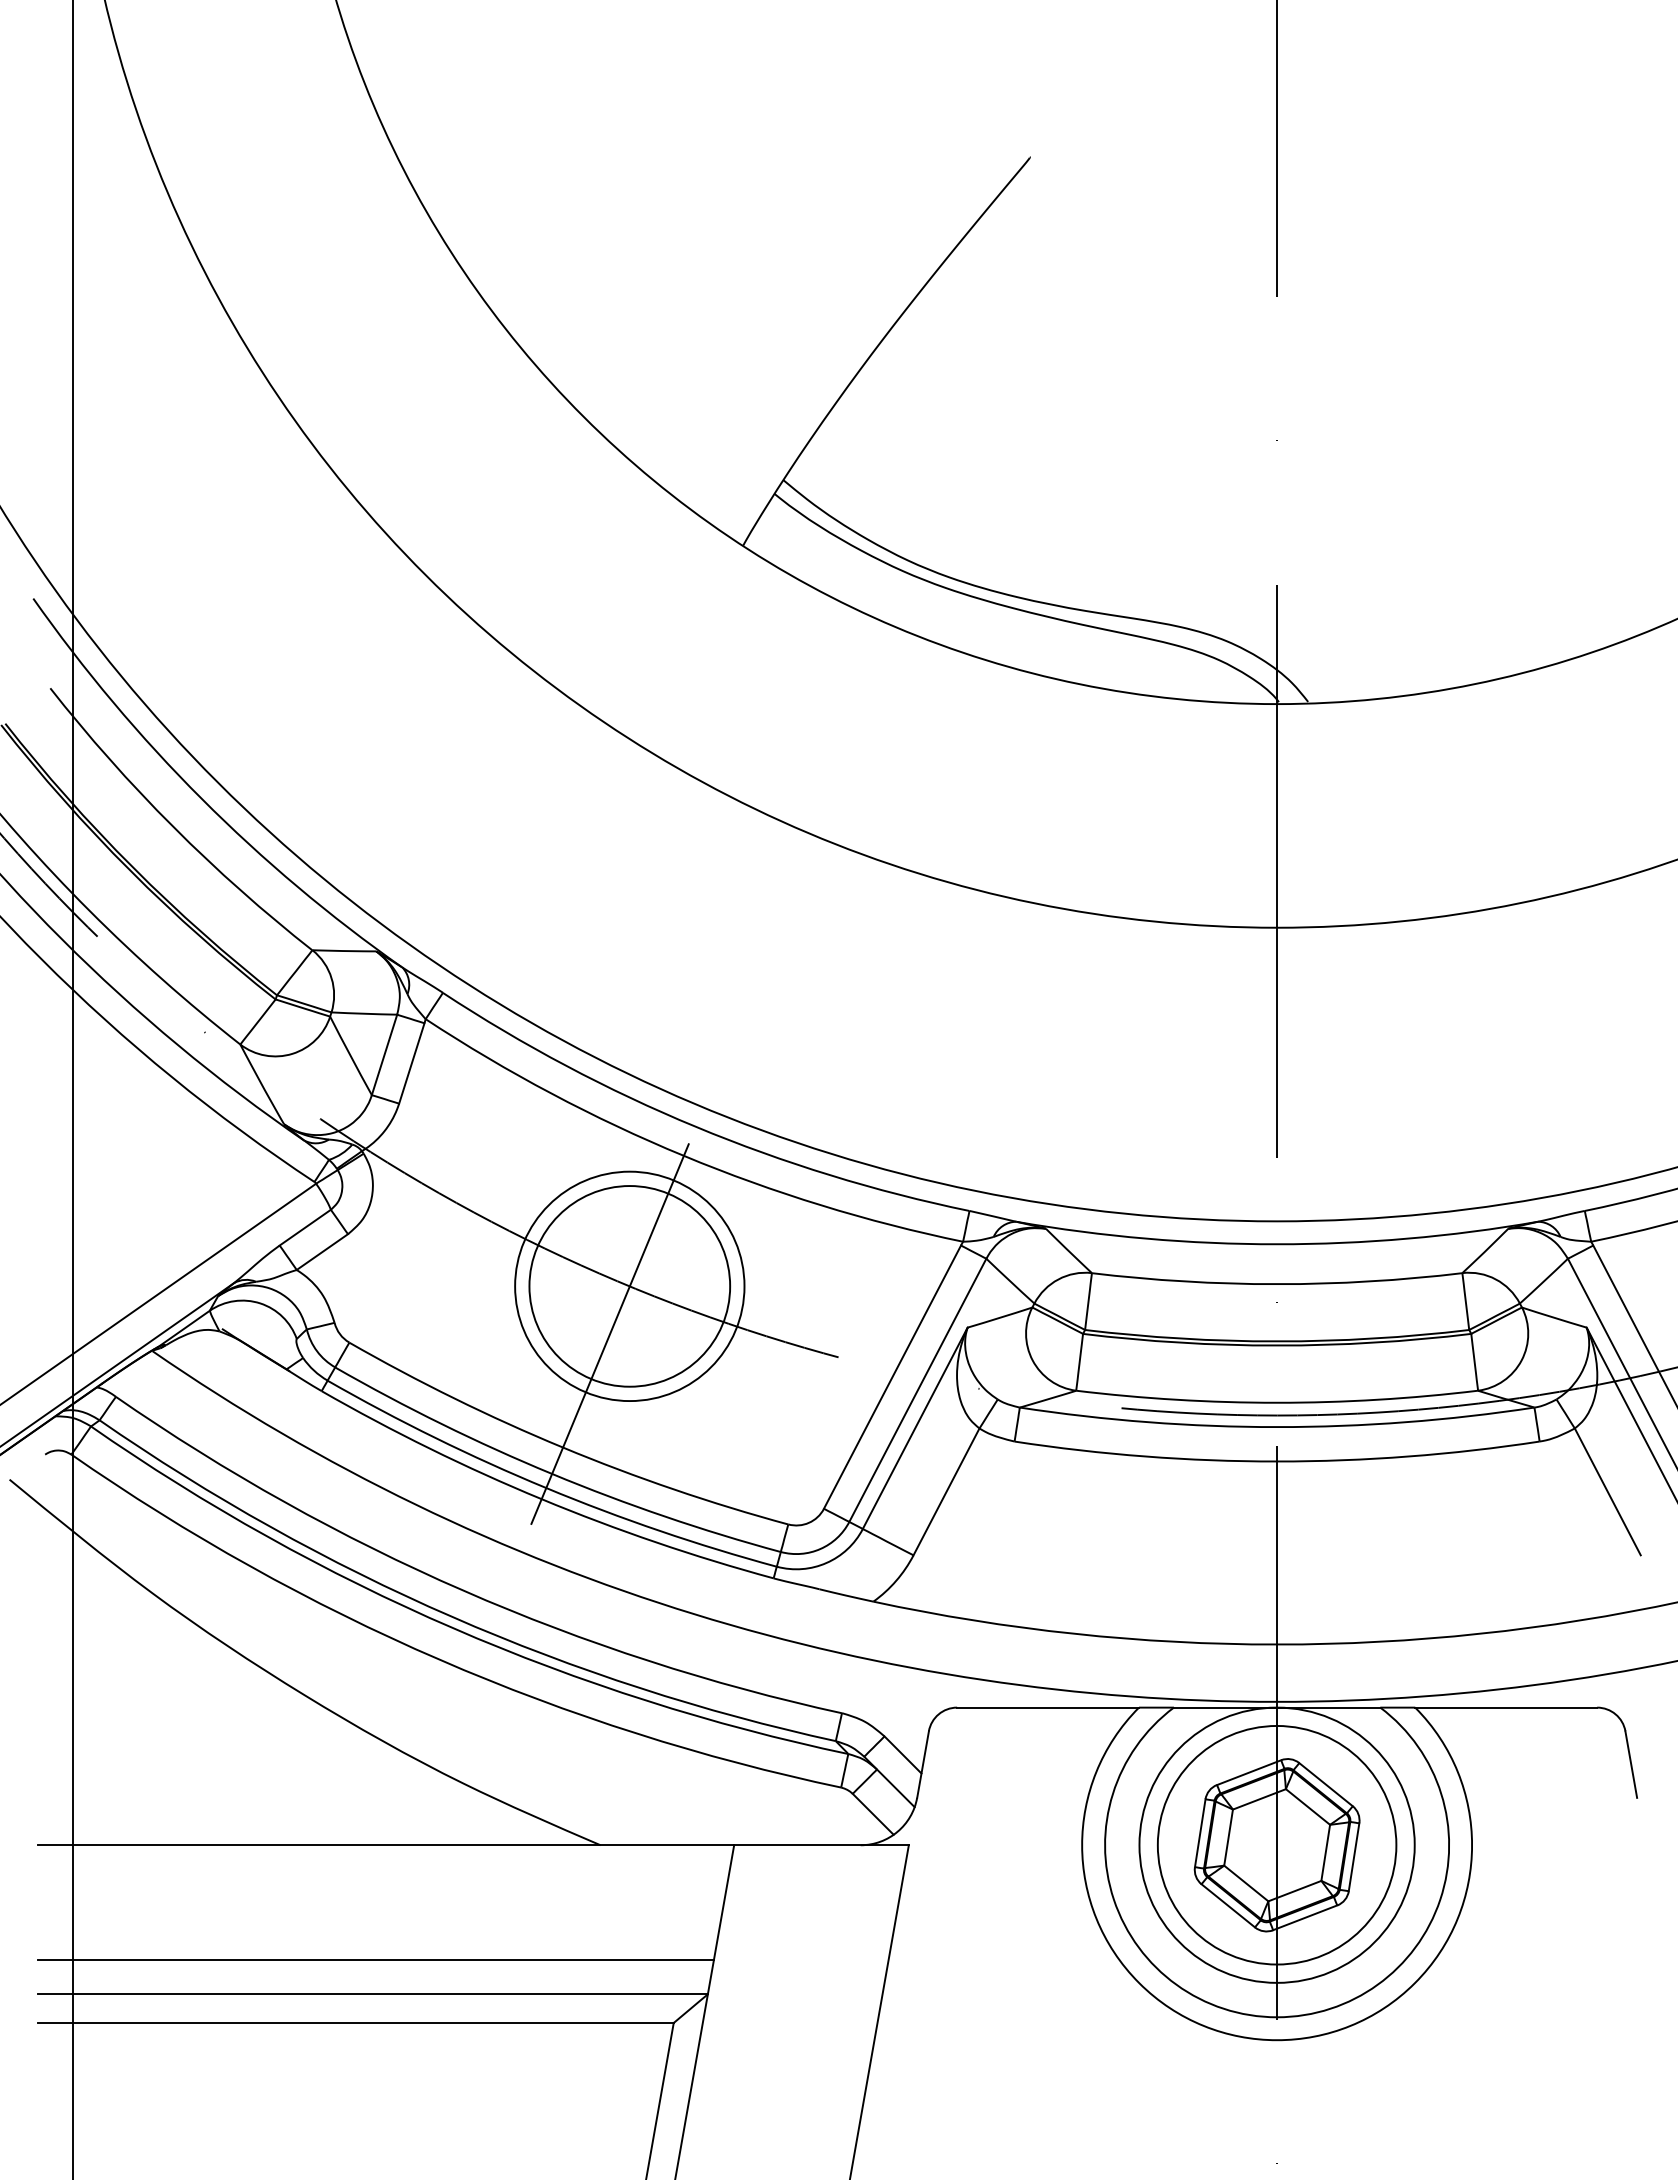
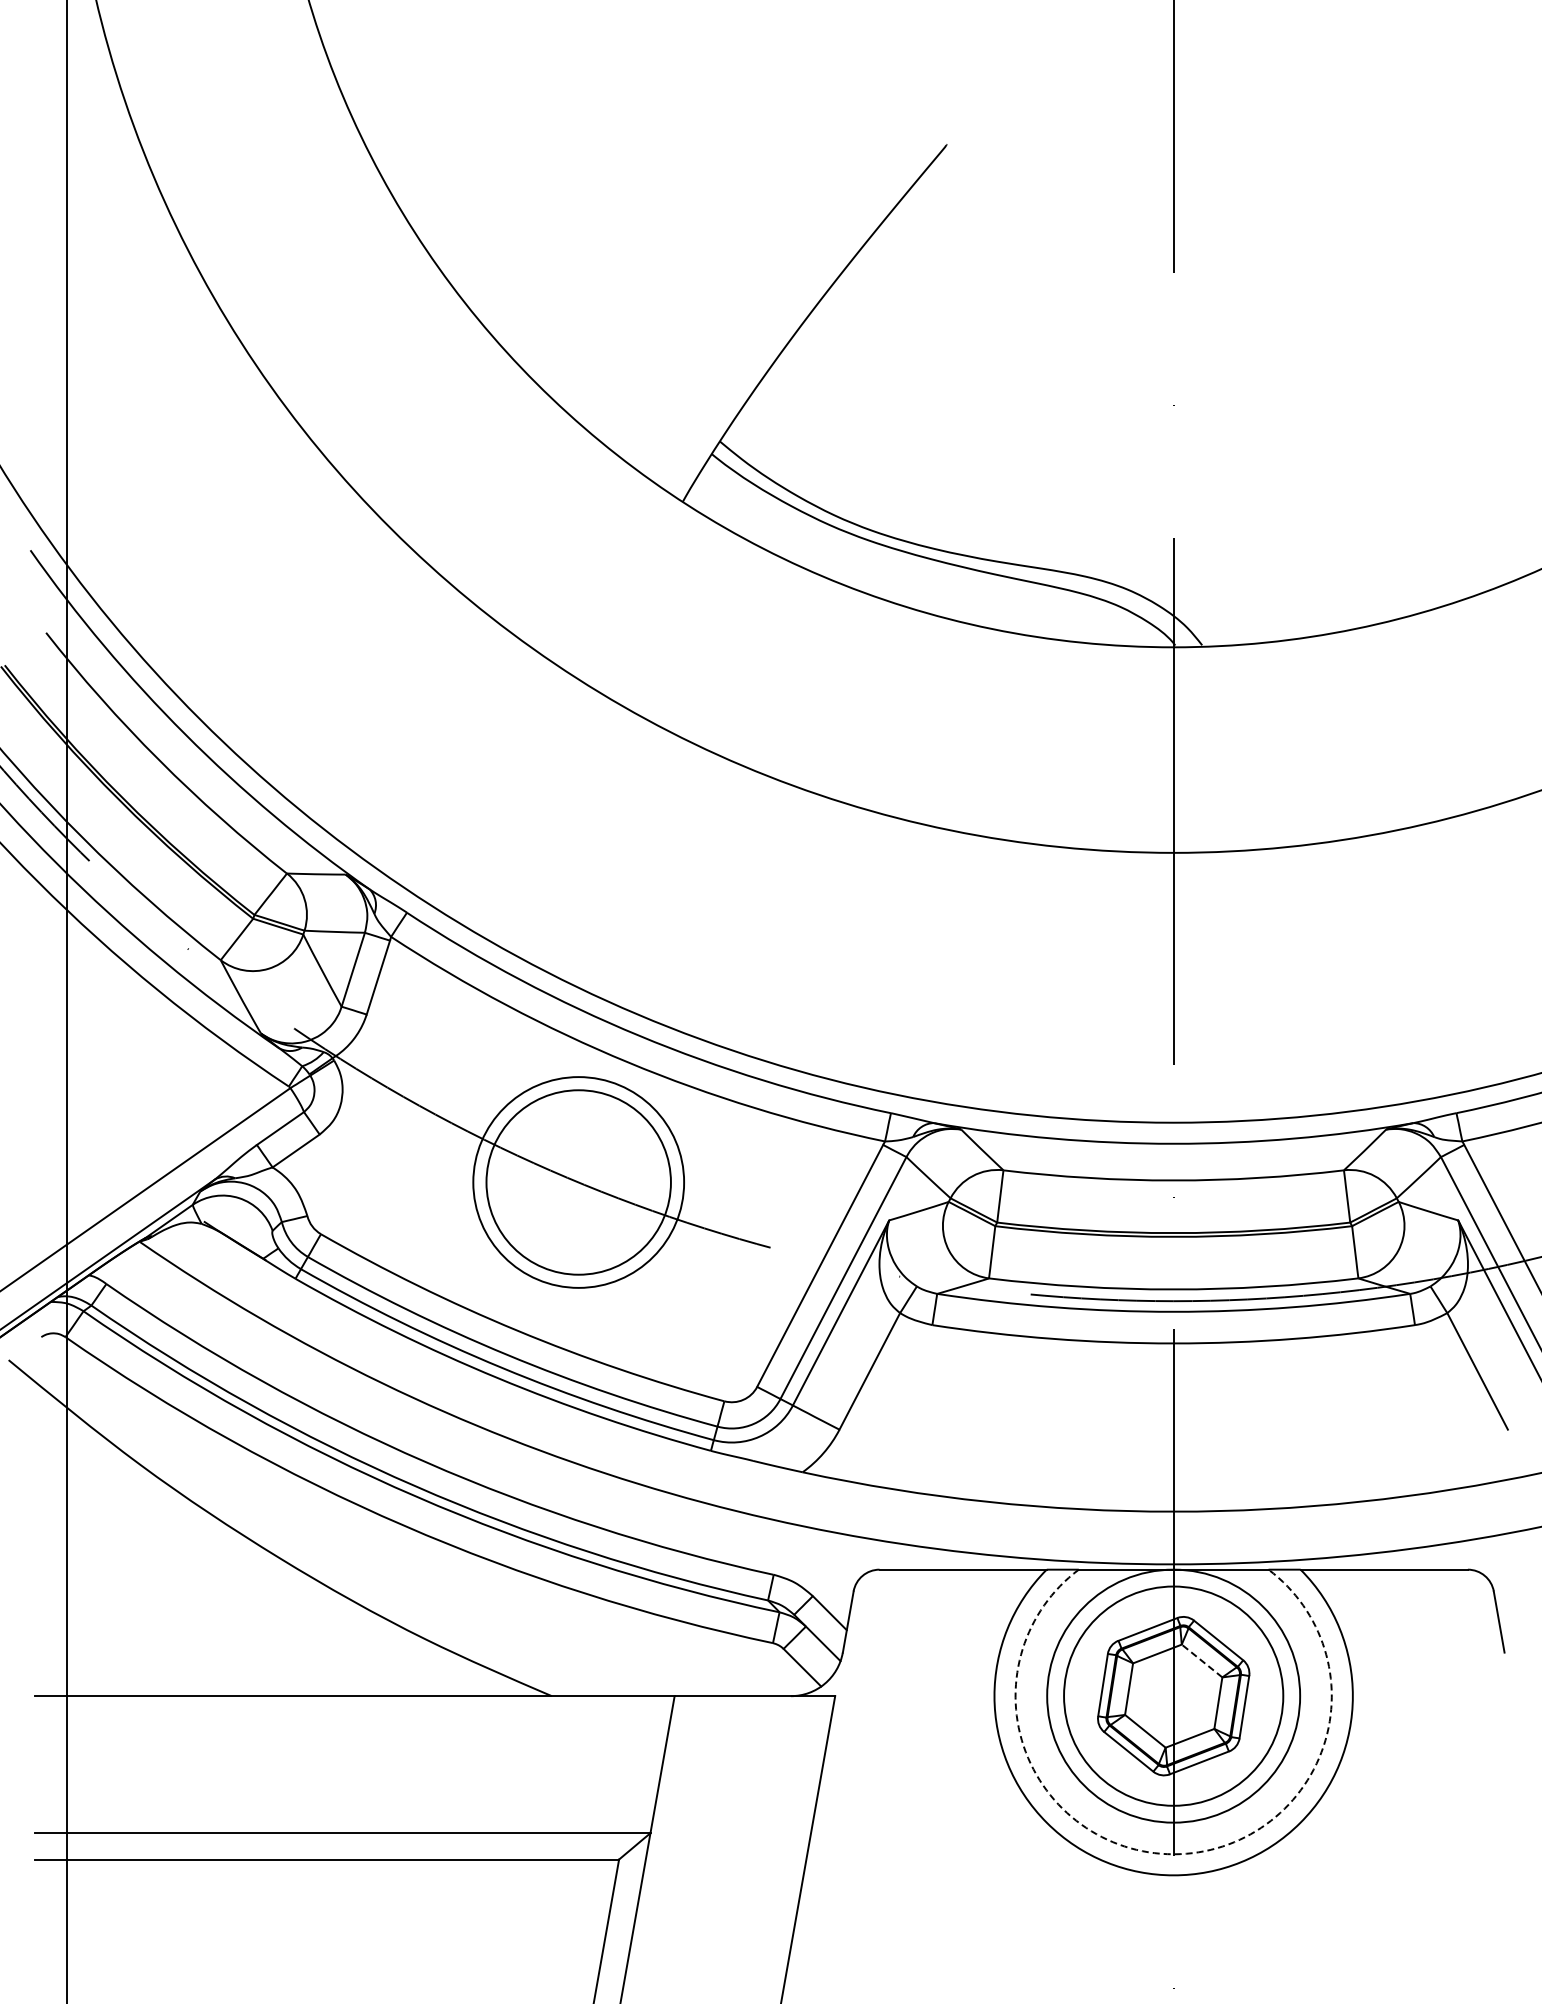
line: (609, 1334) -> (560, 1226), removed
line: (1307, 1806) -> (1201, 1660), solid -> dashed
line: (376, 1959) -> (345, 1801), removed
arc: (1276, 2017) -> (1173, 1854), solid -> dashed

